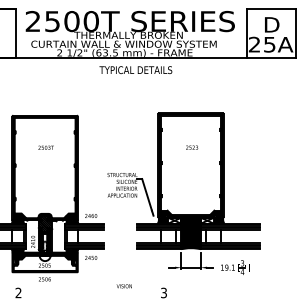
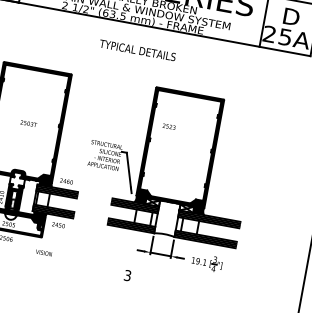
text: (135, 69) -> (137, 49), moved
text: (45, 147) -> (28, 123), moved
text: (192, 147) -> (169, 126), moved
hatch: (45, 223) -> (17, 180), removed
hatch: (190, 233) -> (166, 218), removed
text: (123, 286) -> (43, 253), moved

